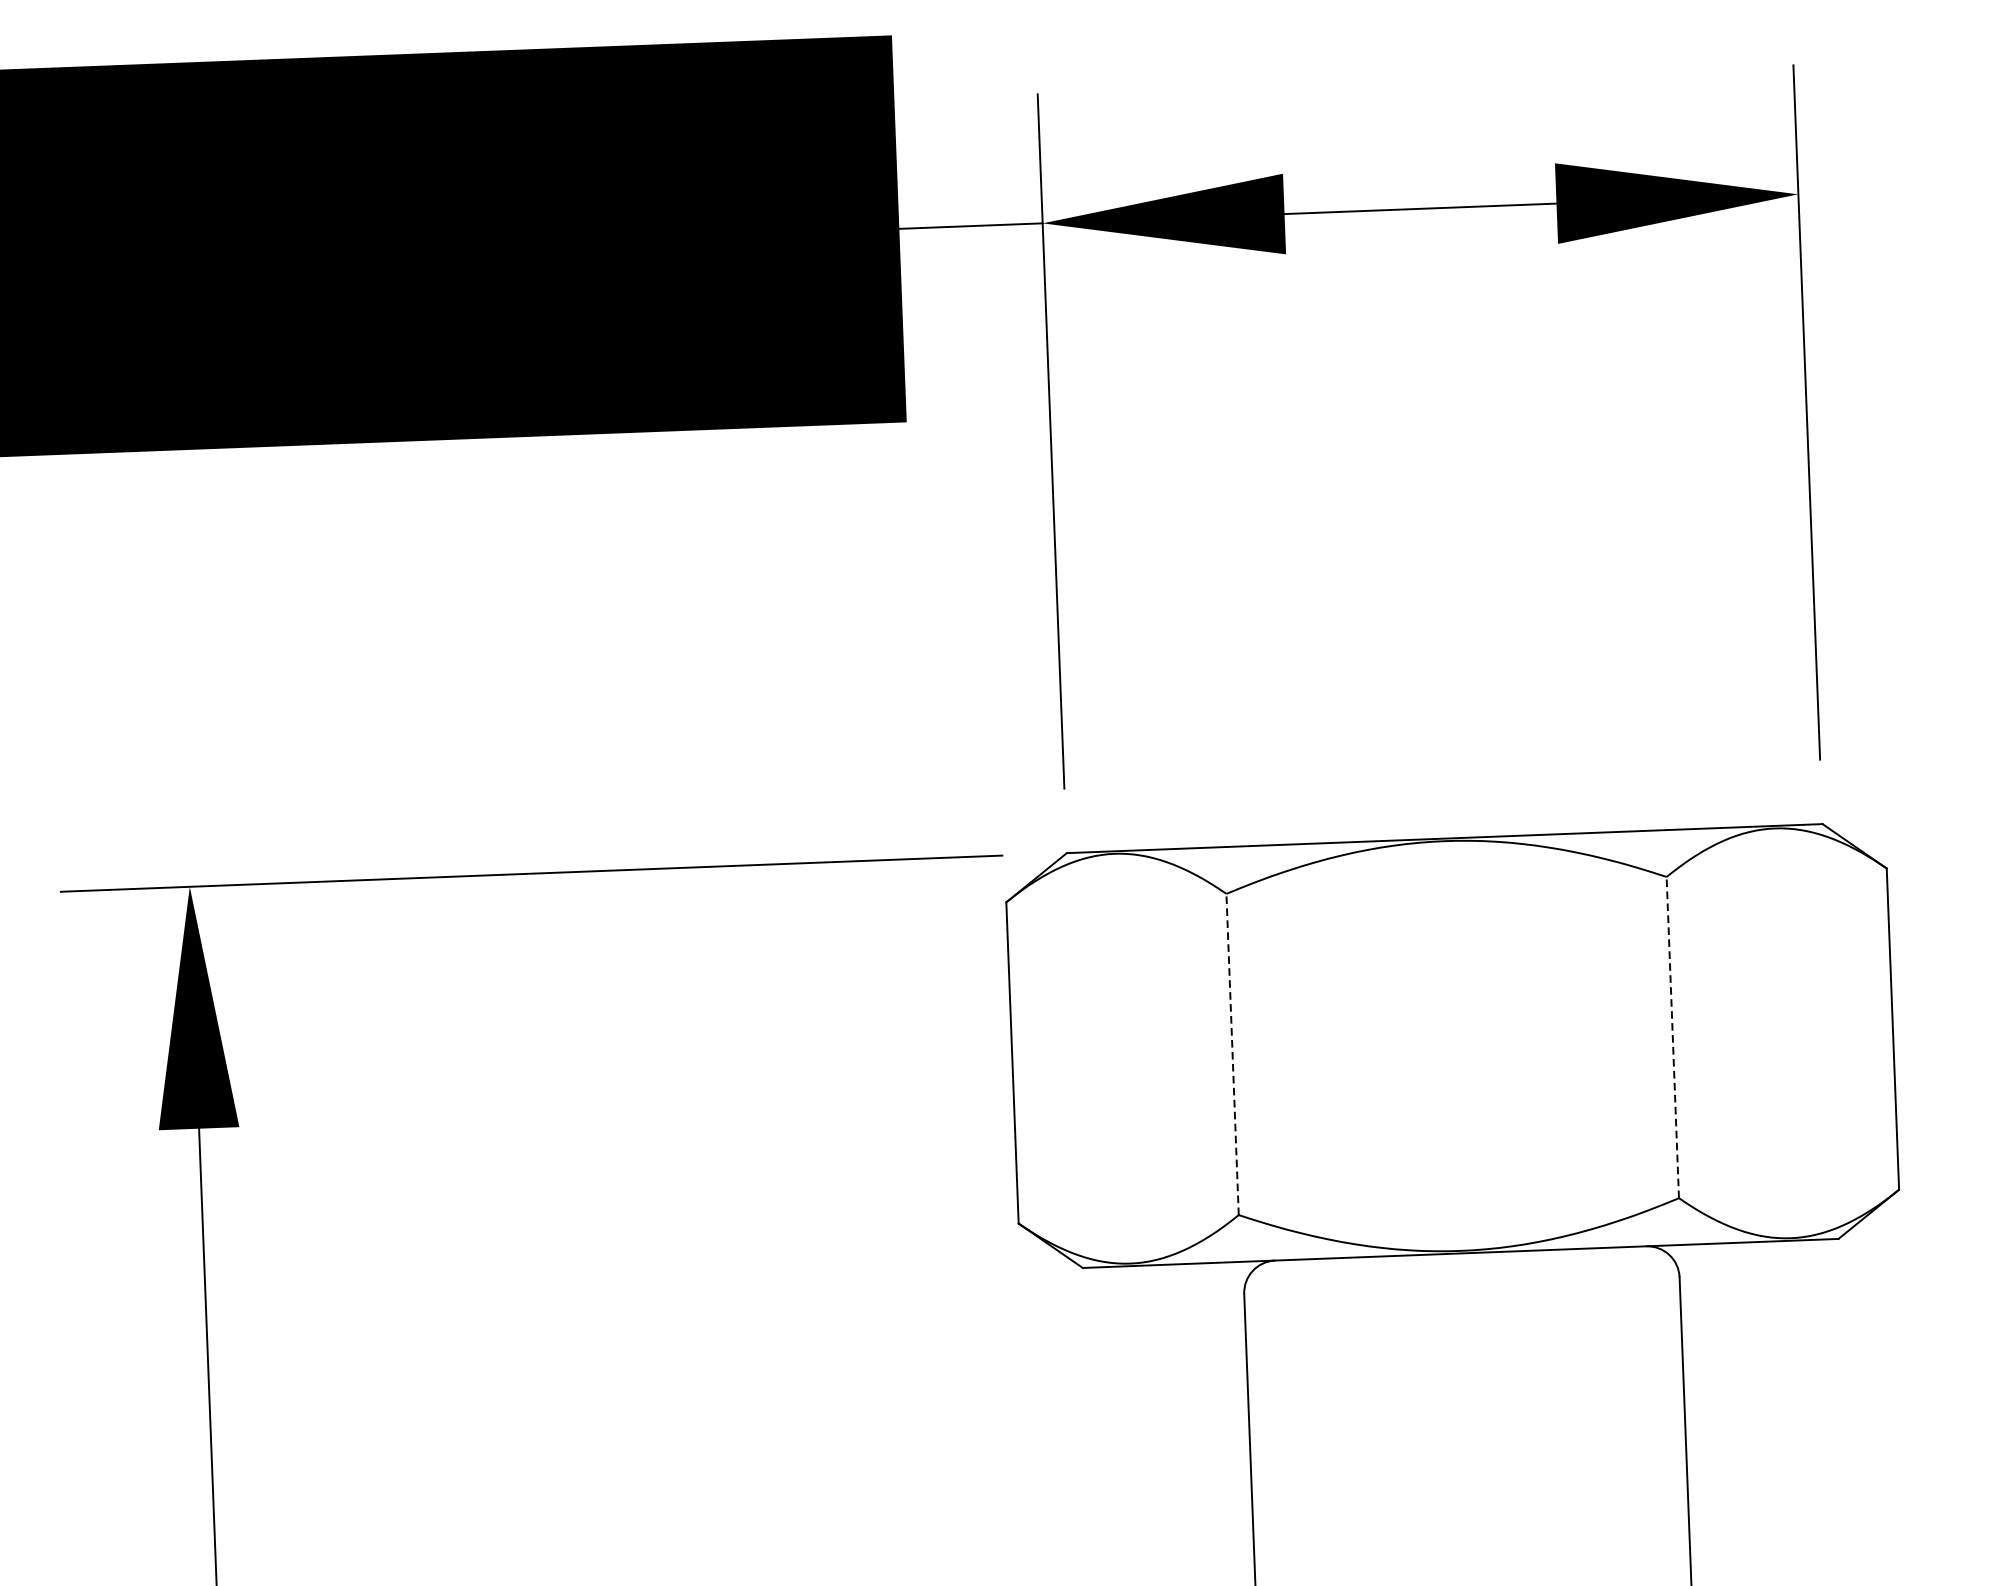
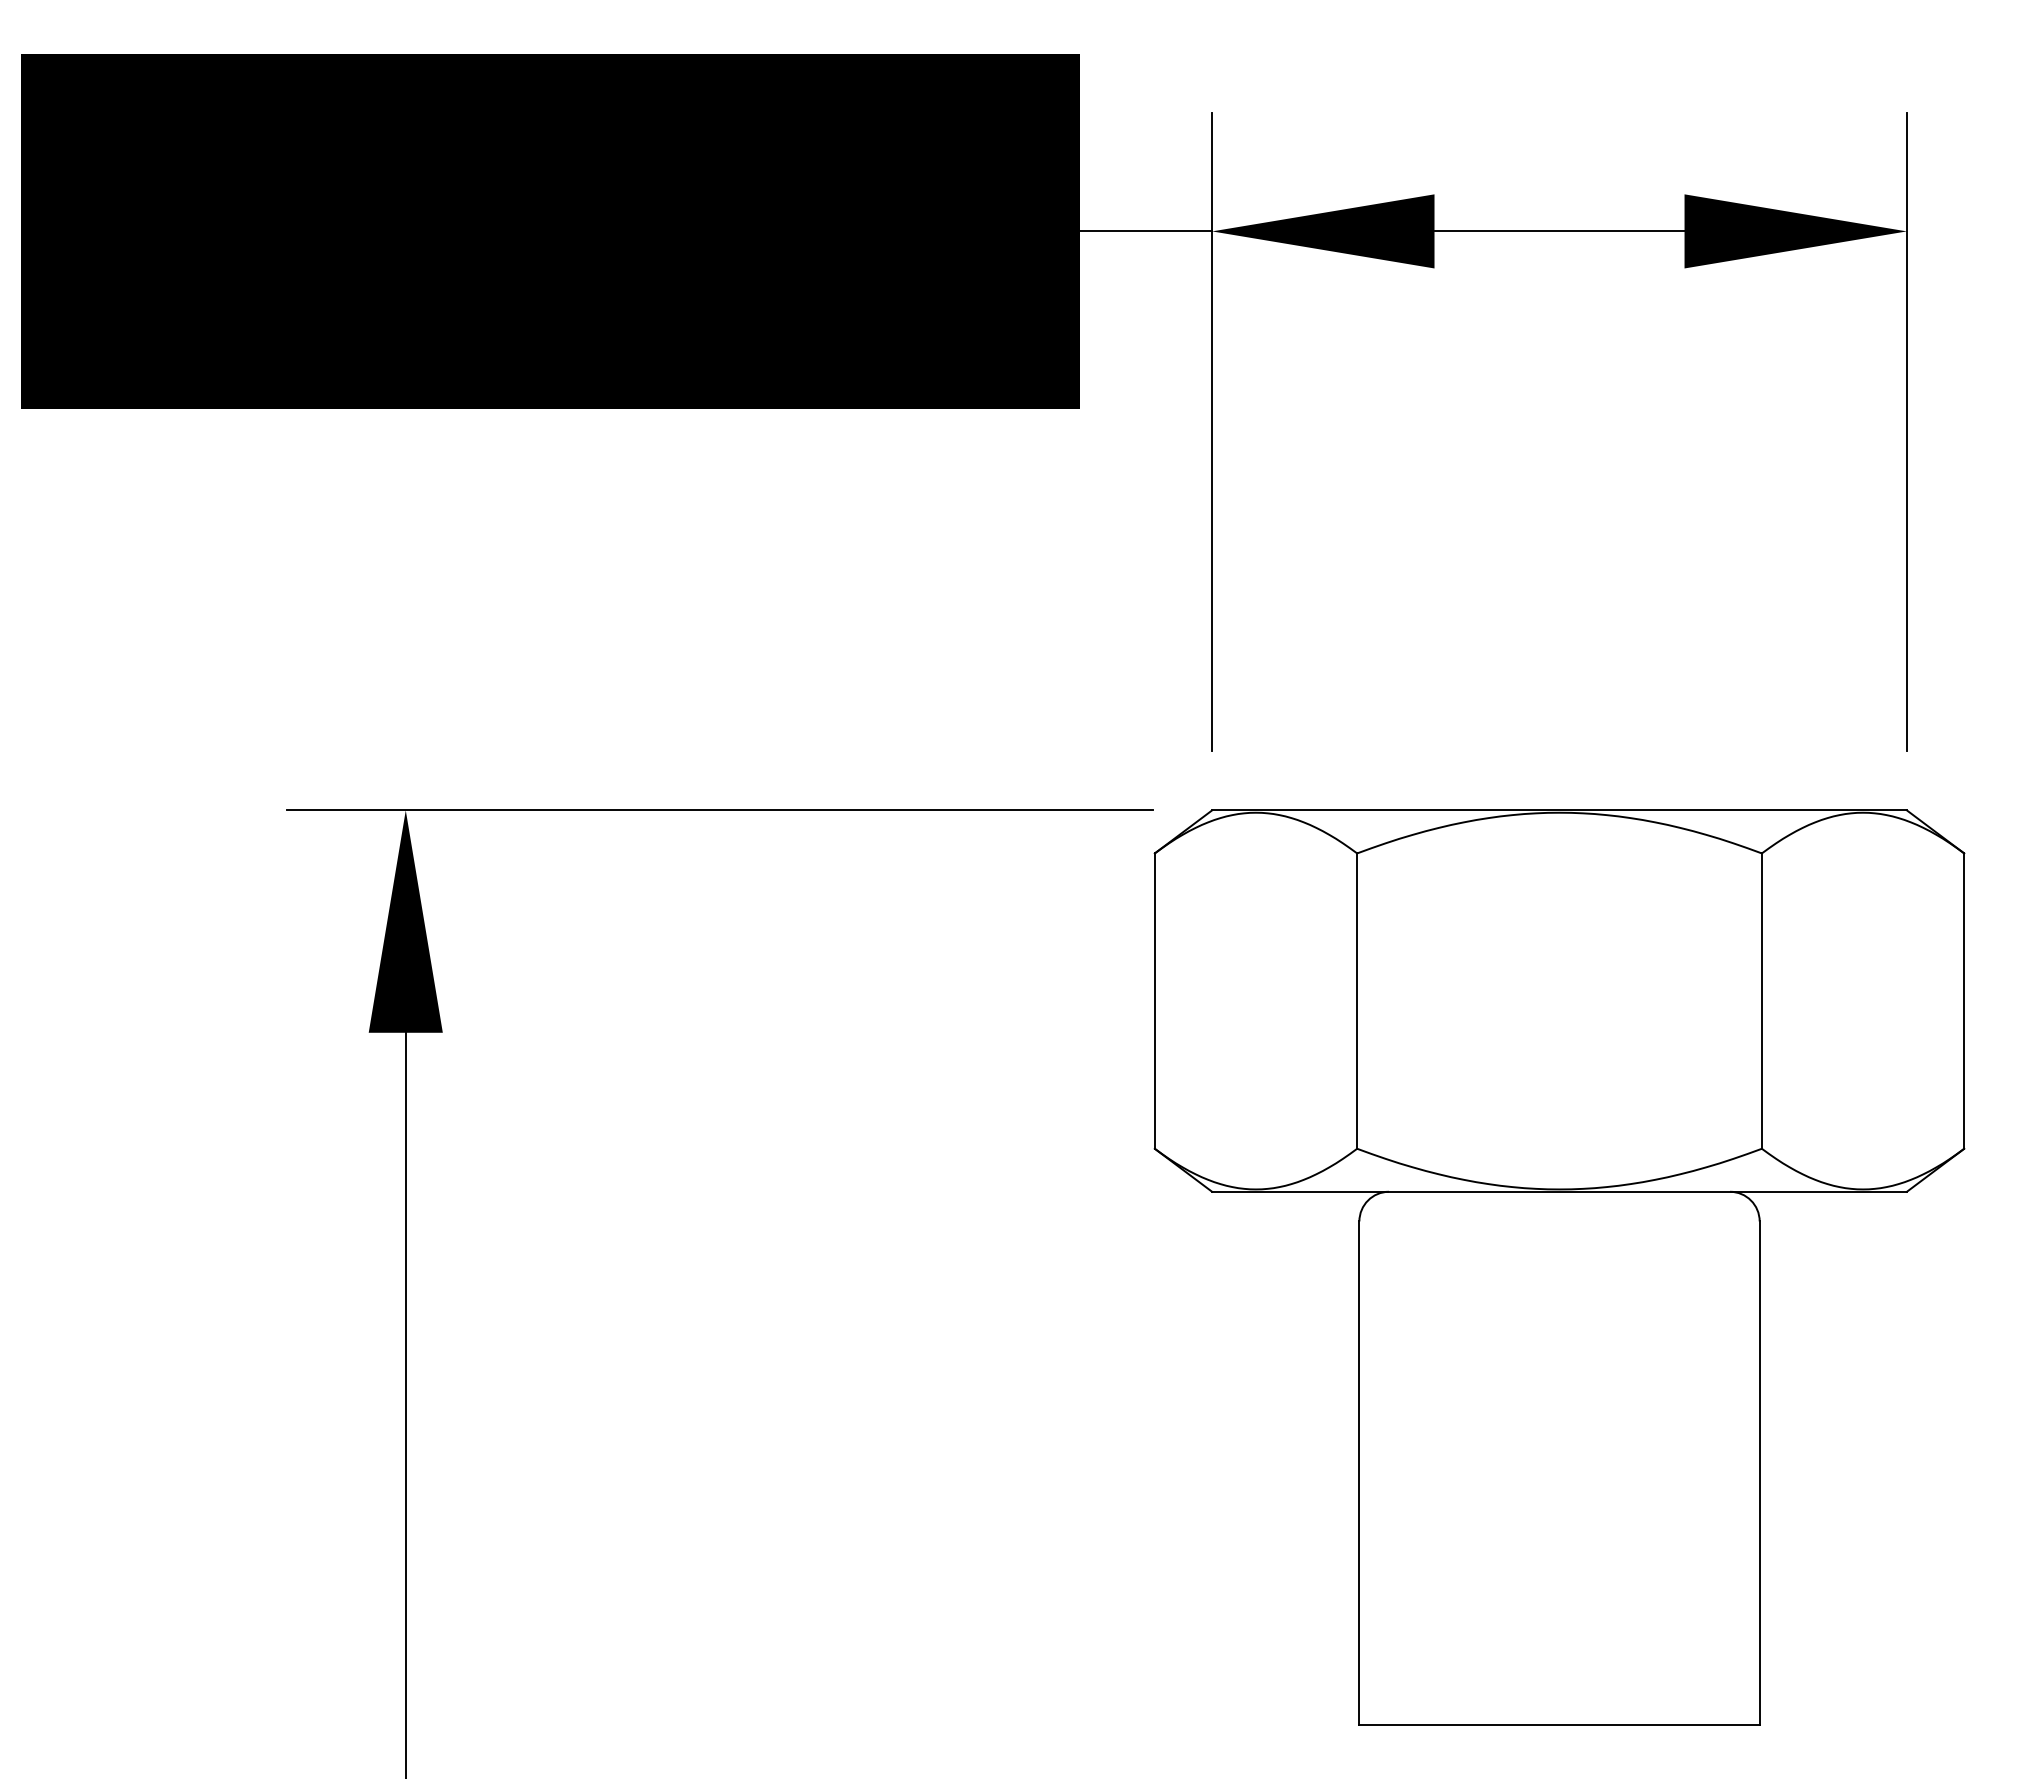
line: (1672, 1038) -> (1761, 1001), dashed -> solid
line: (1232, 1054) -> (1357, 1001), dashed -> solid

